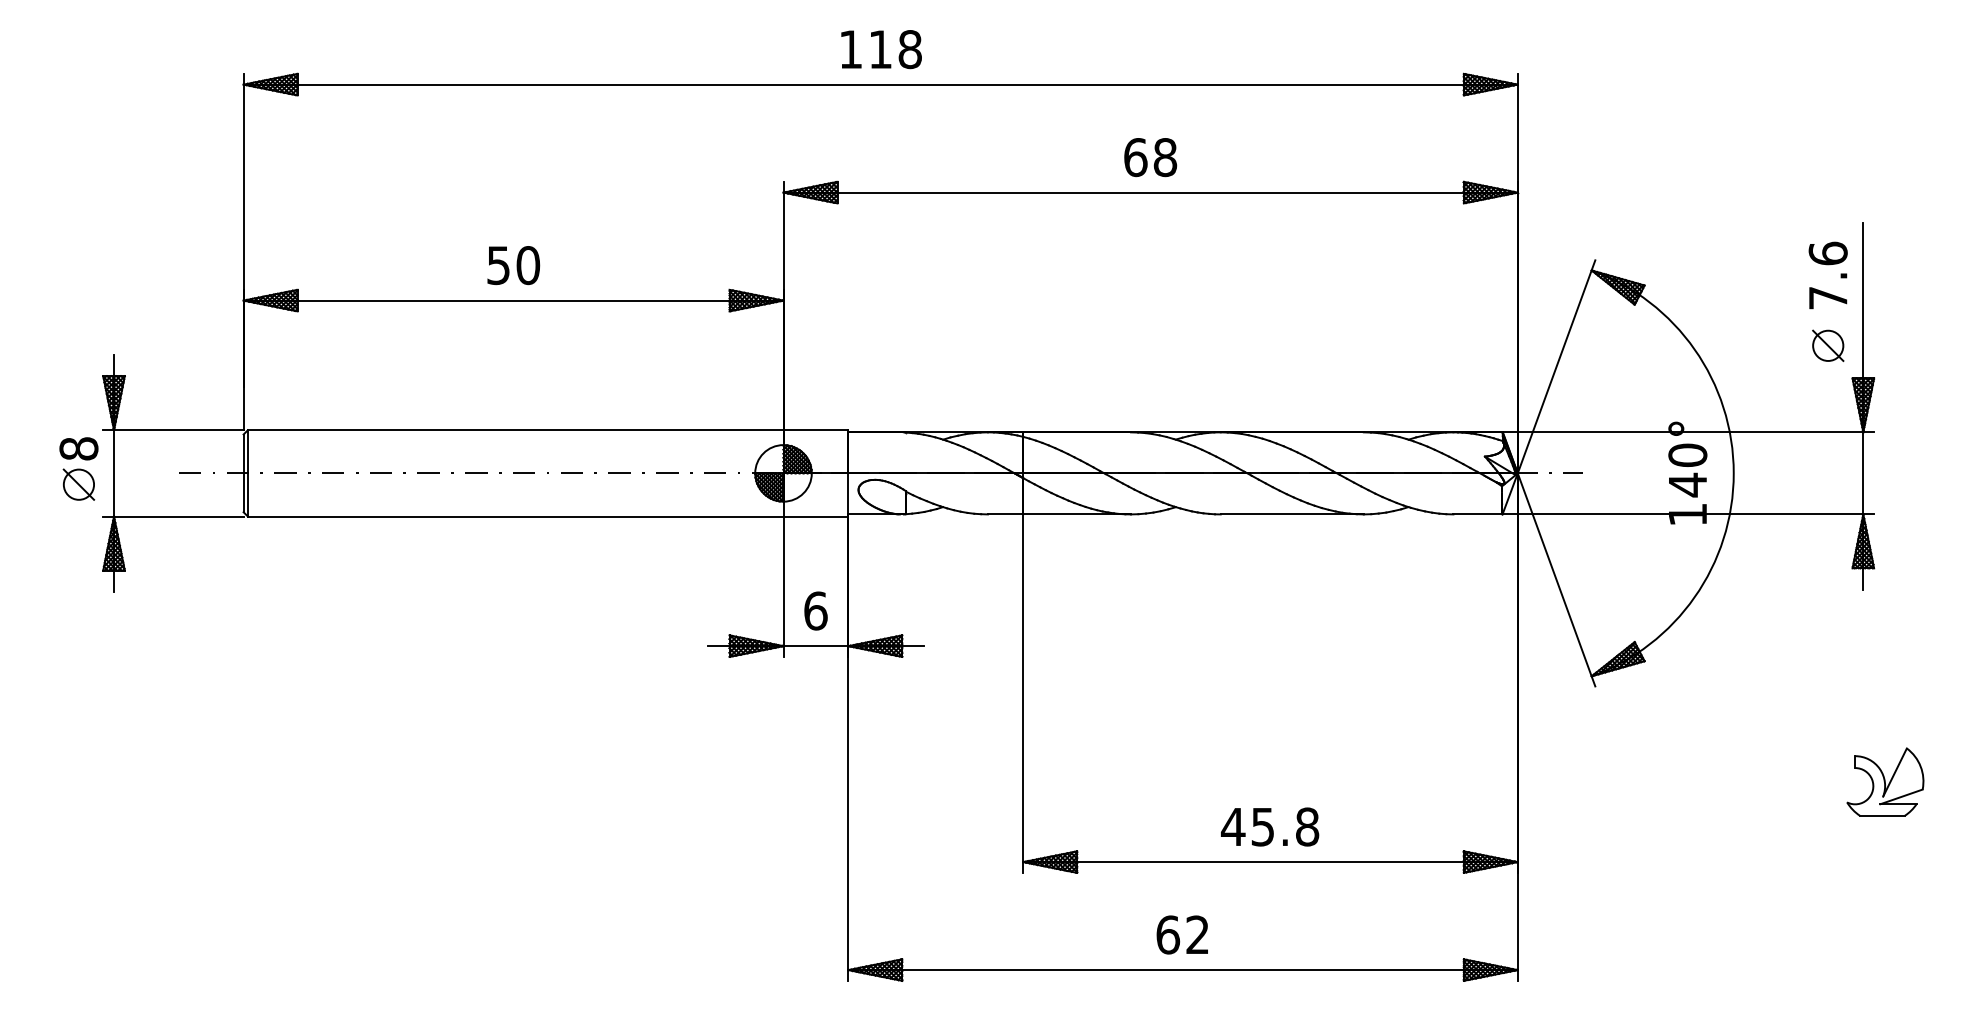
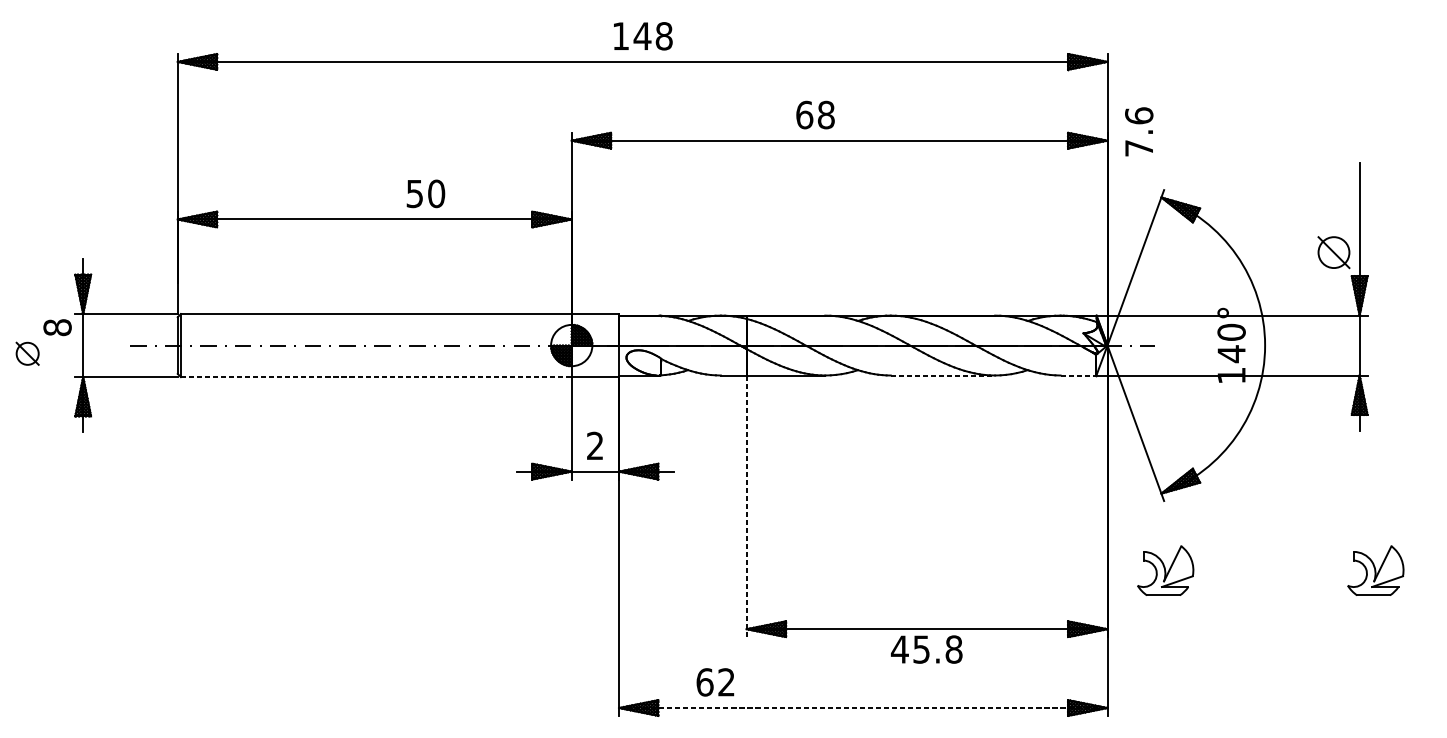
text: (880, 49) -> (642, 36), 118 -> 148
text: (1150, 157) -> (815, 115), moved
text: (513, 265) -> (425, 193), moved
text: (1827, 275) -> (1138, 131), moved
part: (1828, 345) -> (1334, 252), size x1.4
part: (78, 484) -> (27, 353), moved
line: (1292, 514) -> (943, 375), solid -> dashed
line: (1477, 514) -> (1078, 375), solid -> dashed
line: (515, 516) -> (376, 377), solid -> dashed
text: (815, 610) -> (595, 445), 6 -> 2
line: (1023, 694) -> (746, 506), solid -> dashed
part: (1597, 781) -> (1165, 570), added
text: (1270, 826) -> (927, 649), moved
text: (1181, 934) -> (714, 682), moved
line: (1183, 970) -> (863, 708), solid -> dashed

